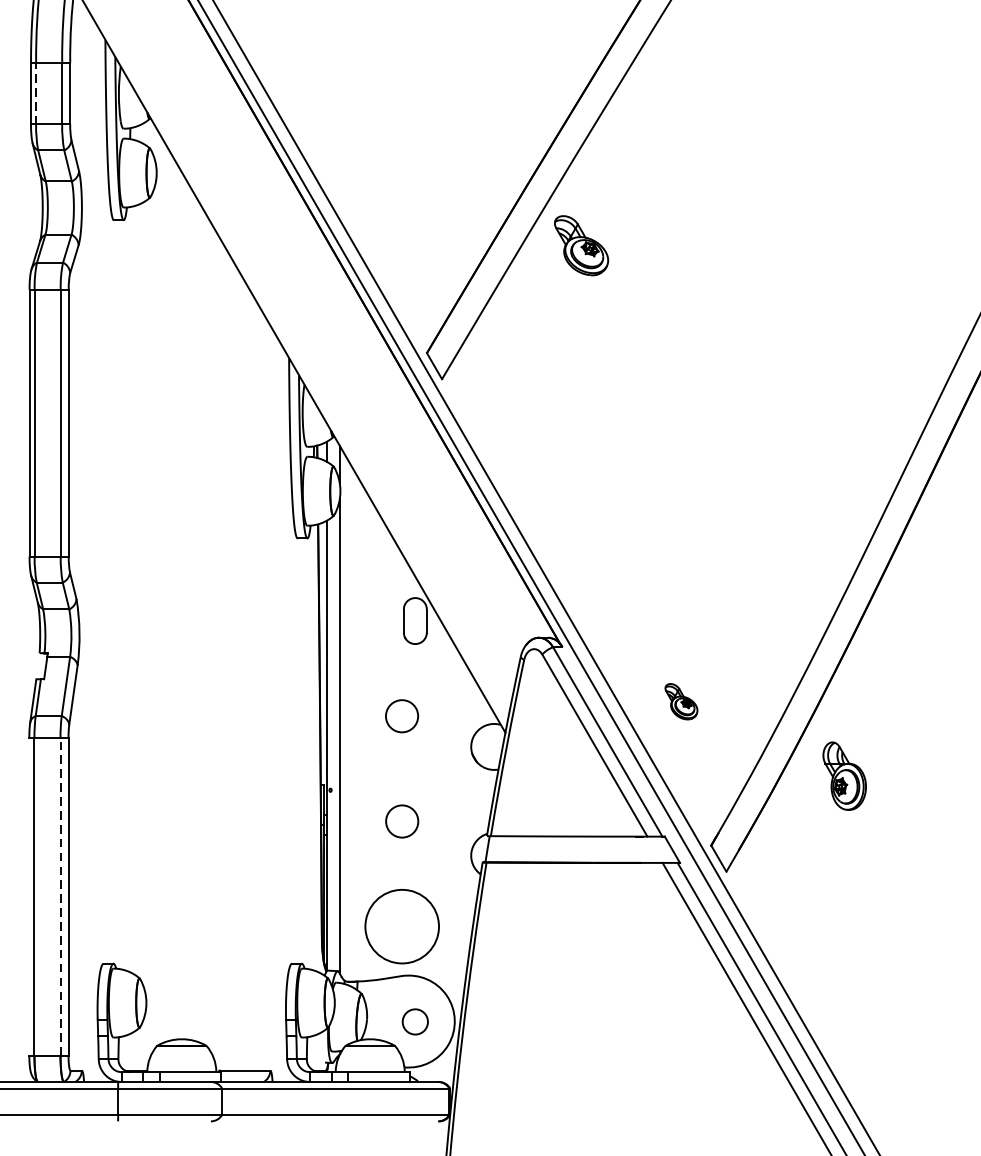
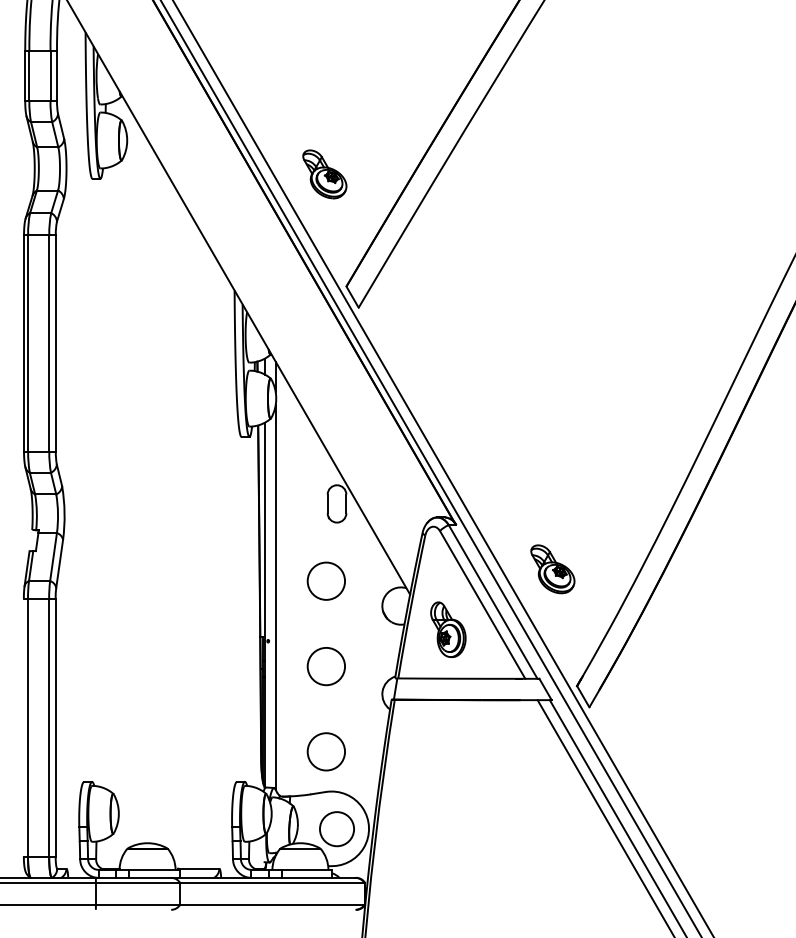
line: (36, 94) -> (29, 76), dashed -> solid
part: (581, 245) -> (324, 174), moved
part: (680, 701) -> (552, 569), size x1.67
circle: (401, 715) -> (325, 580), size x1.43
part: (844, 775) -> (448, 629), moved
circle: (402, 821) -> (326, 666), size x1.43
line: (60, 896) -> (49, 727), dashed -> solid
circle: (402, 926) -> (326, 751), size x0.62
circle: (414, 1022) -> (336, 829), size x1.67

